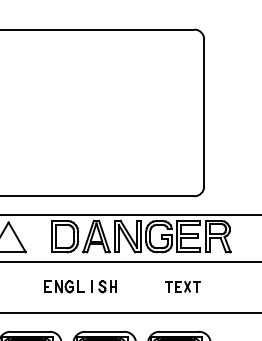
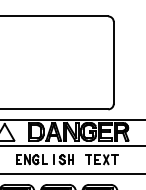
part: (79, 286) -> (44, 159), size x1.43
part: (182, 286) -> (101, 159), size x1.67

